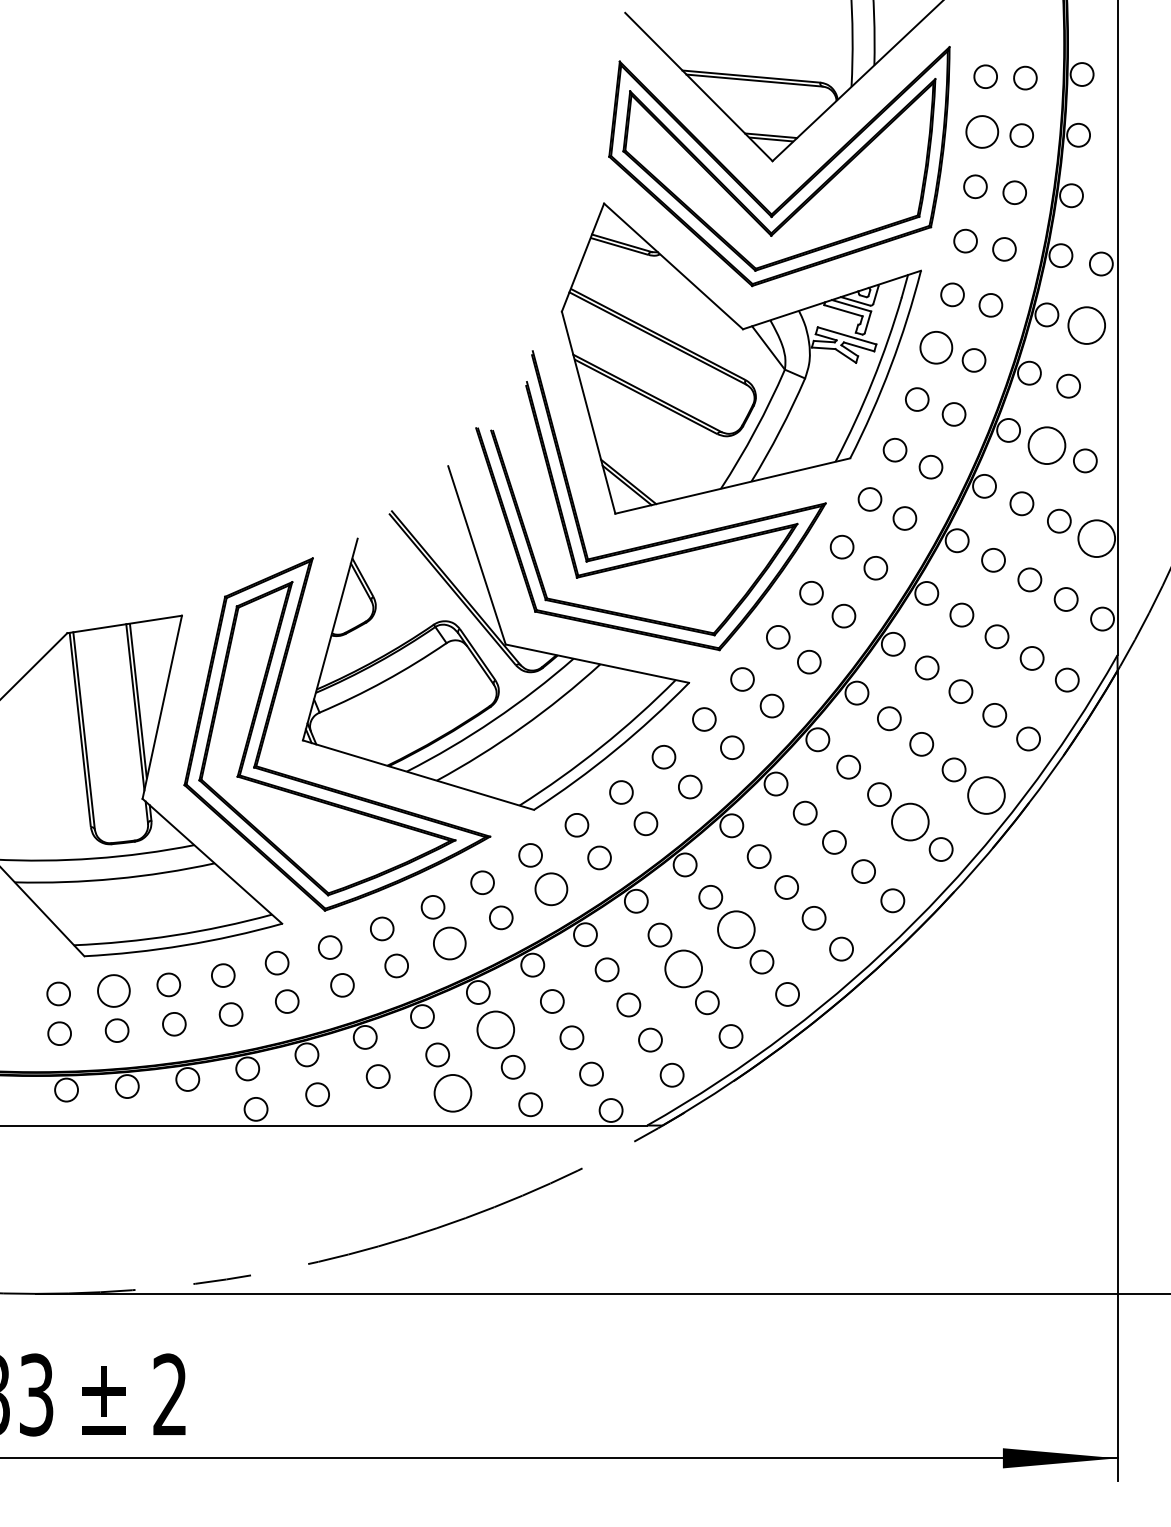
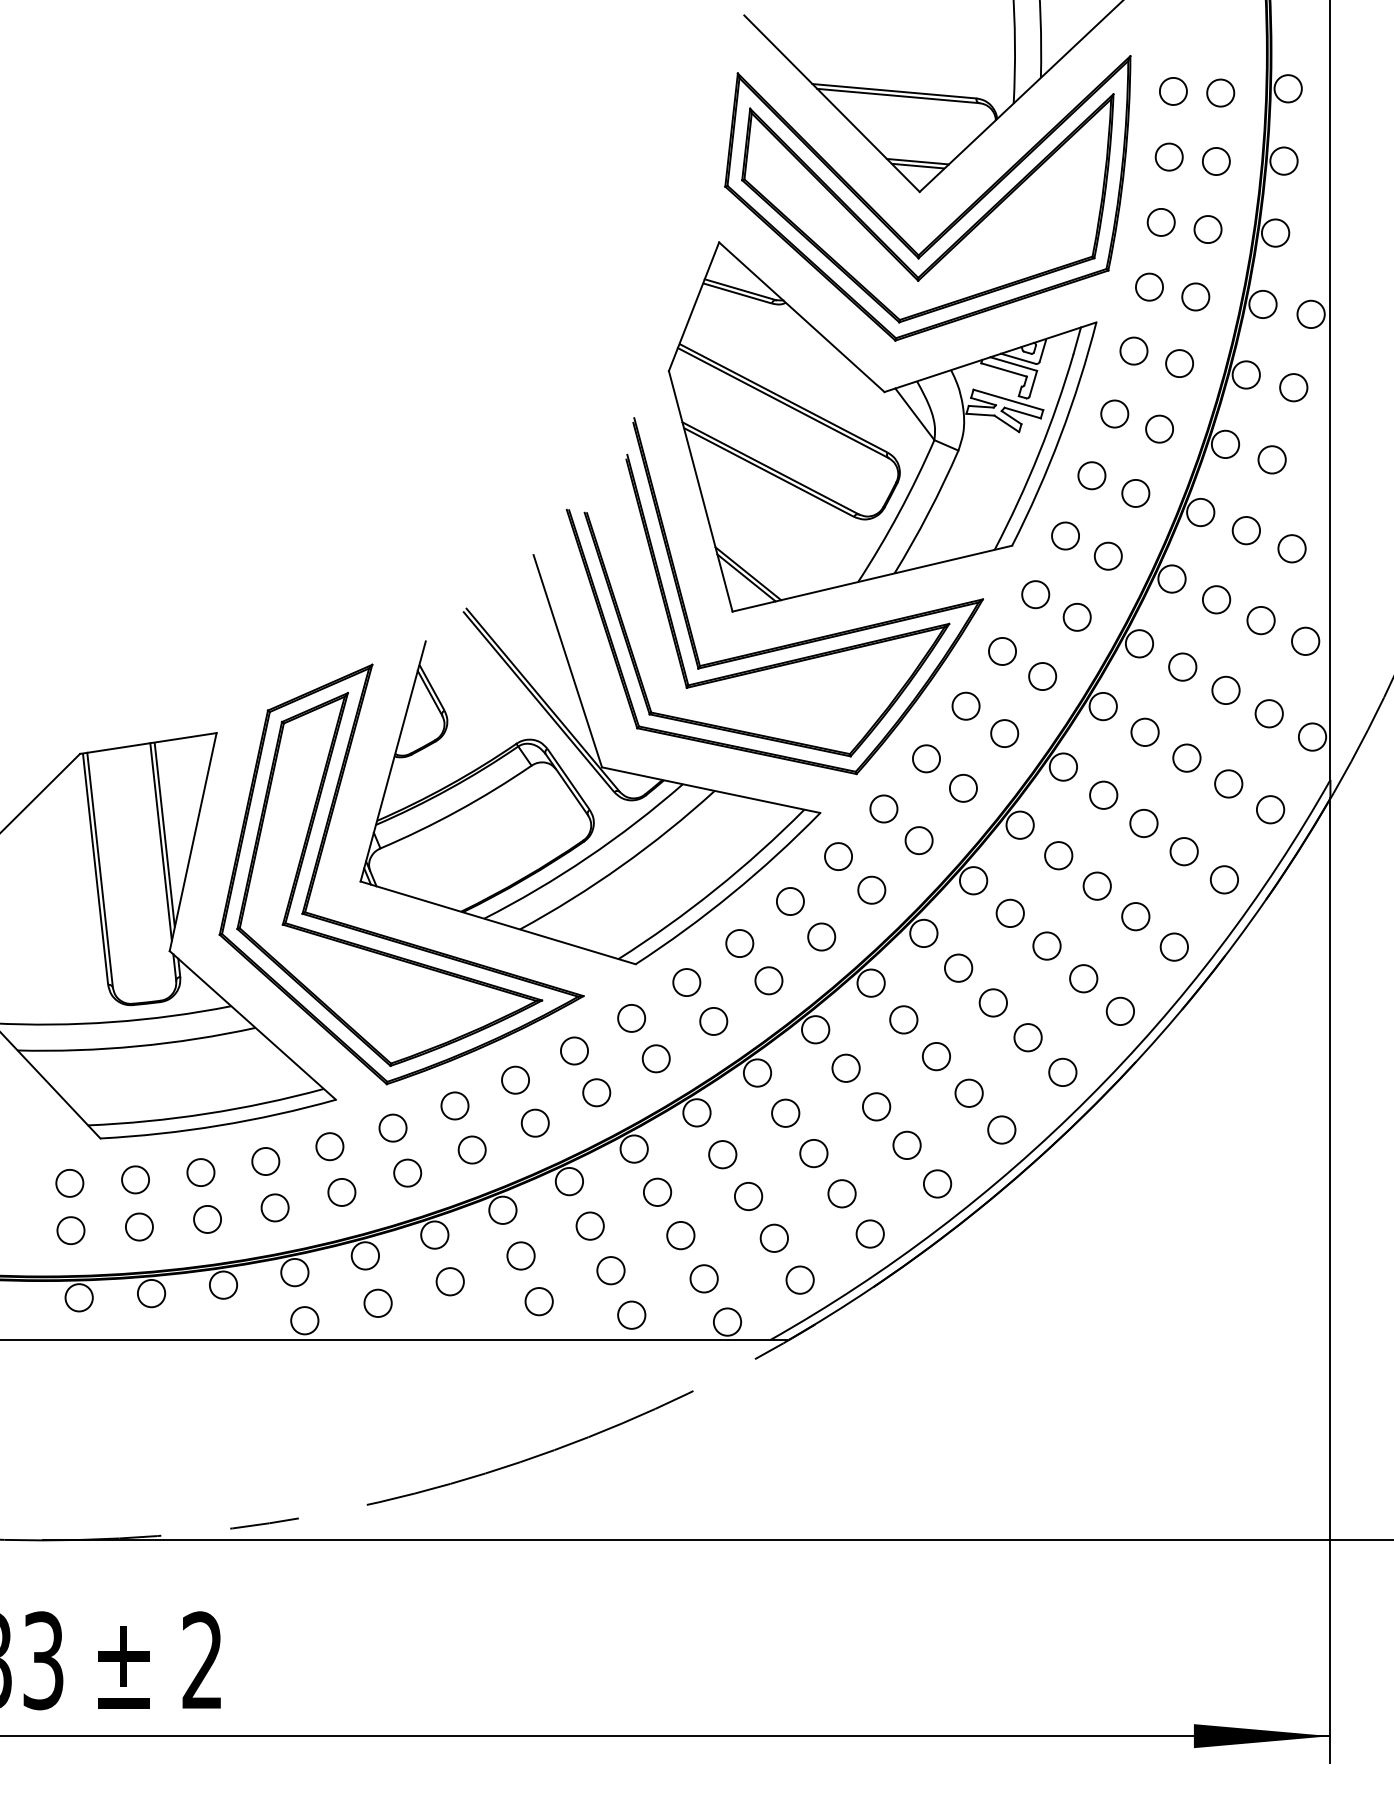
part: (981, 131) -> (1168, 156), size x0.71
circle: (1086, 325) -> (1293, 387), size x0.62
part: (936, 347) -> (1114, 413), size x0.71
circle: (1047, 445) -> (1246, 530), size x0.62
circle: (1096, 538) -> (1305, 641), size x0.62
circle: (986, 795) -> (1174, 946), size x0.62
circle: (910, 821) -> (1083, 978), size x0.62
part: (550, 889) -> (655, 1058), size x0.71
circle: (736, 929) -> (876, 1106), size x0.62
part: (448, 942) -> (534, 1122), size x0.71
circle: (683, 968) -> (813, 1153), size x0.62
part: (113, 990) -> (135, 1179), size x0.71
circle: (495, 1029) -> (589, 1225), size x0.62
circle: (452, 1093) -> (538, 1301), size x0.62

